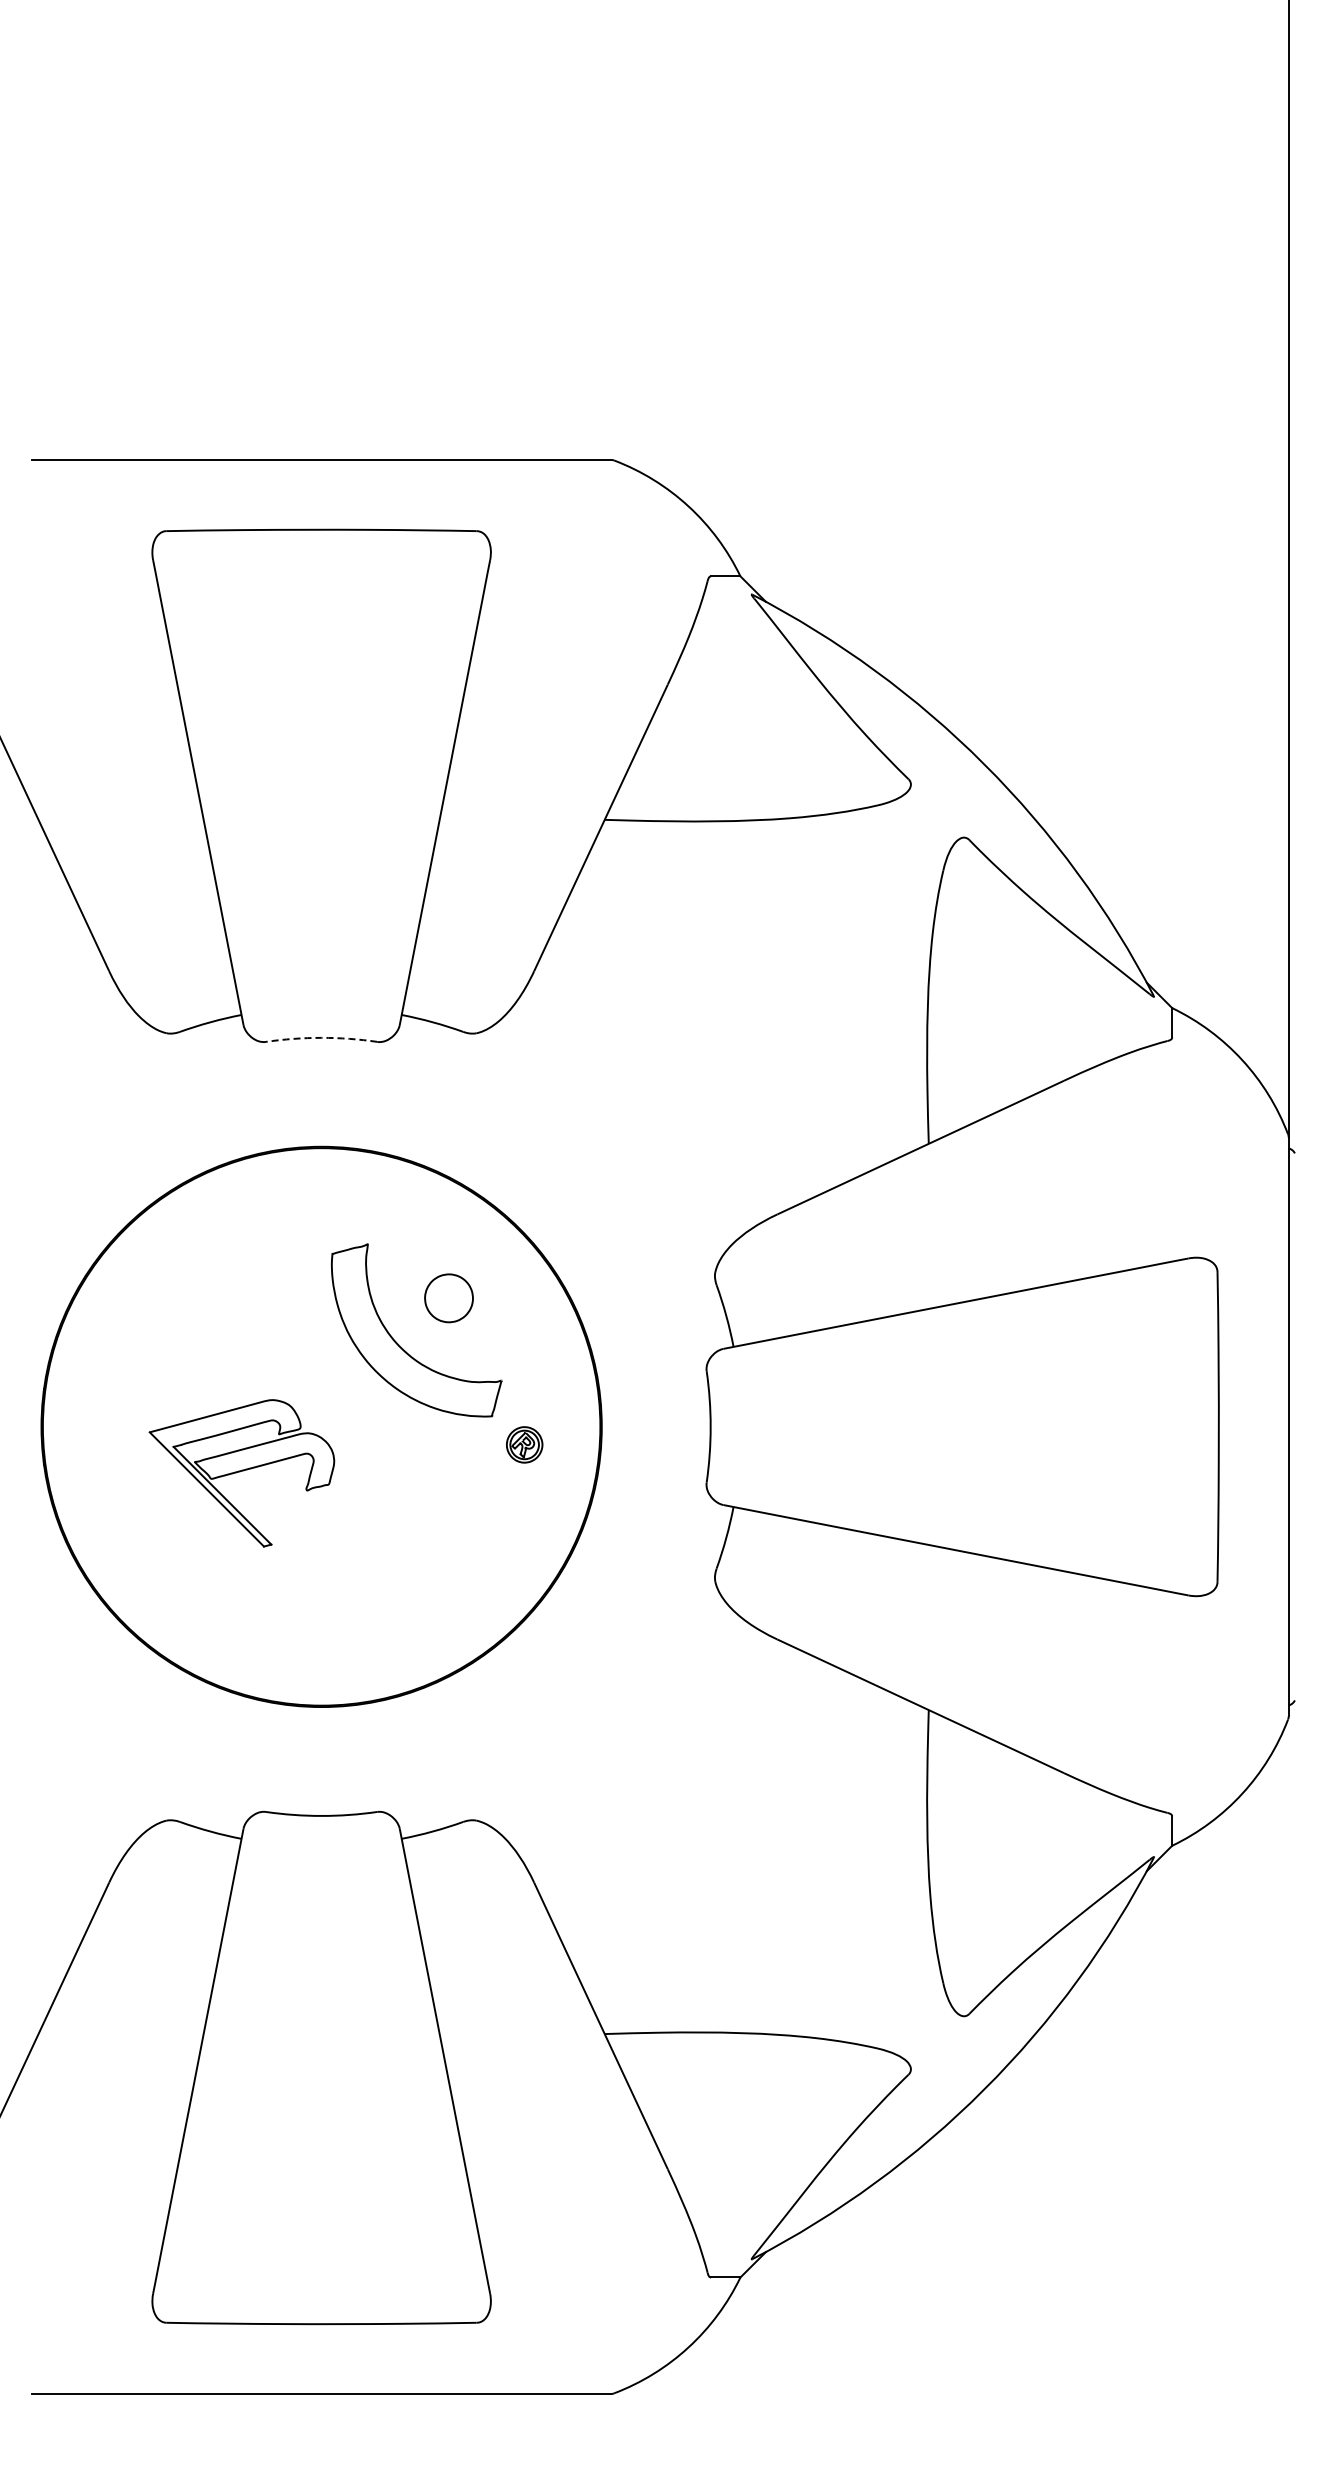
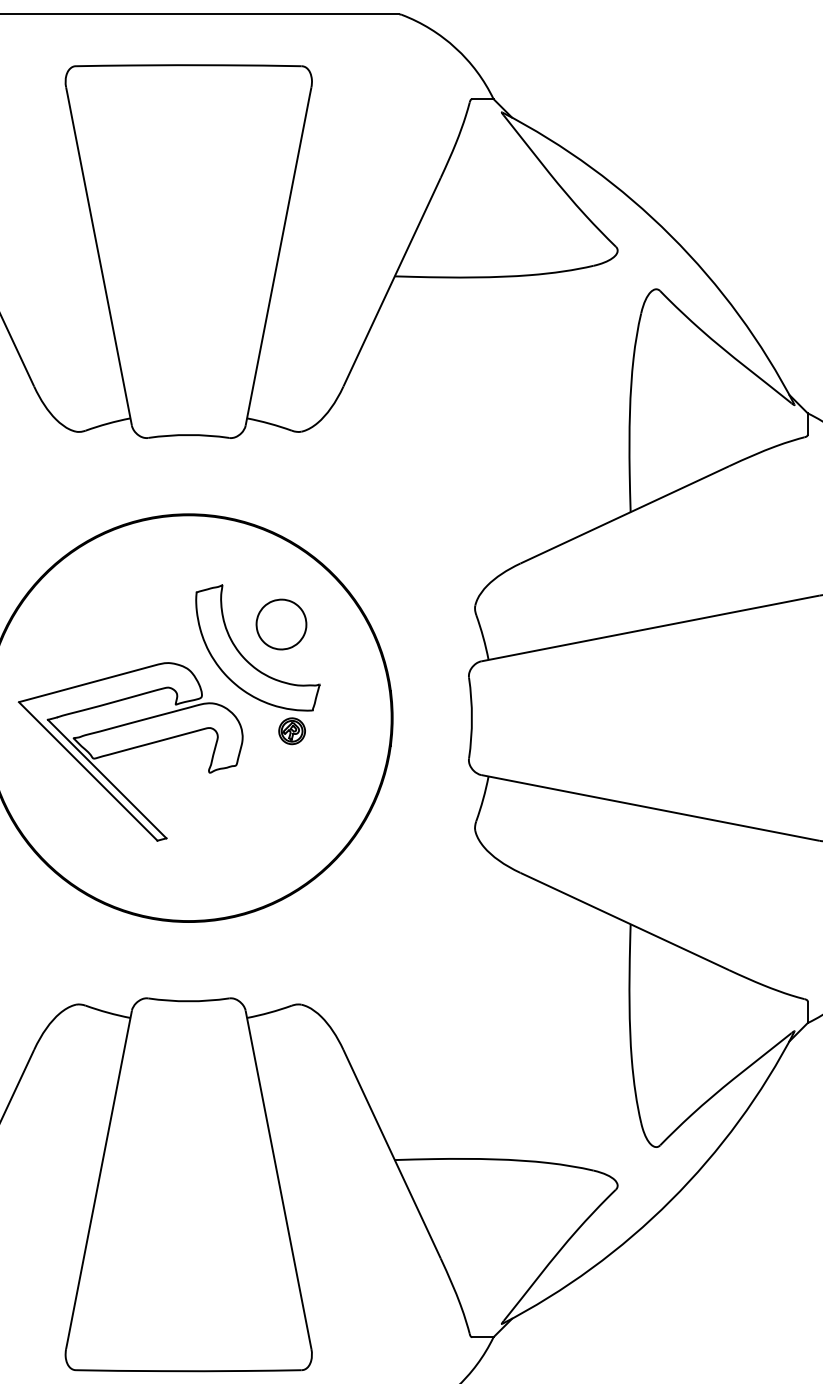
arc: (321, 1037) -> (188, 434), dashed -> solid
part: (448, 1298) -> (281, 624), size x1.43
part: (524, 1444) -> (292, 730), moved
part: (241, 1473) -> (130, 752), size x1.67

